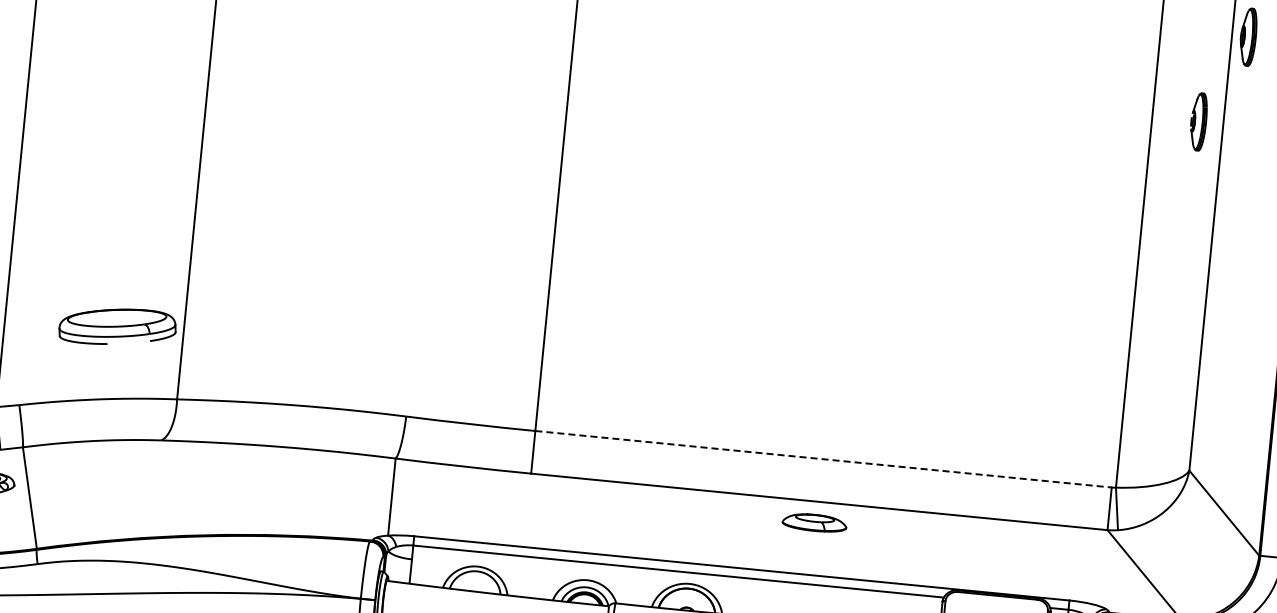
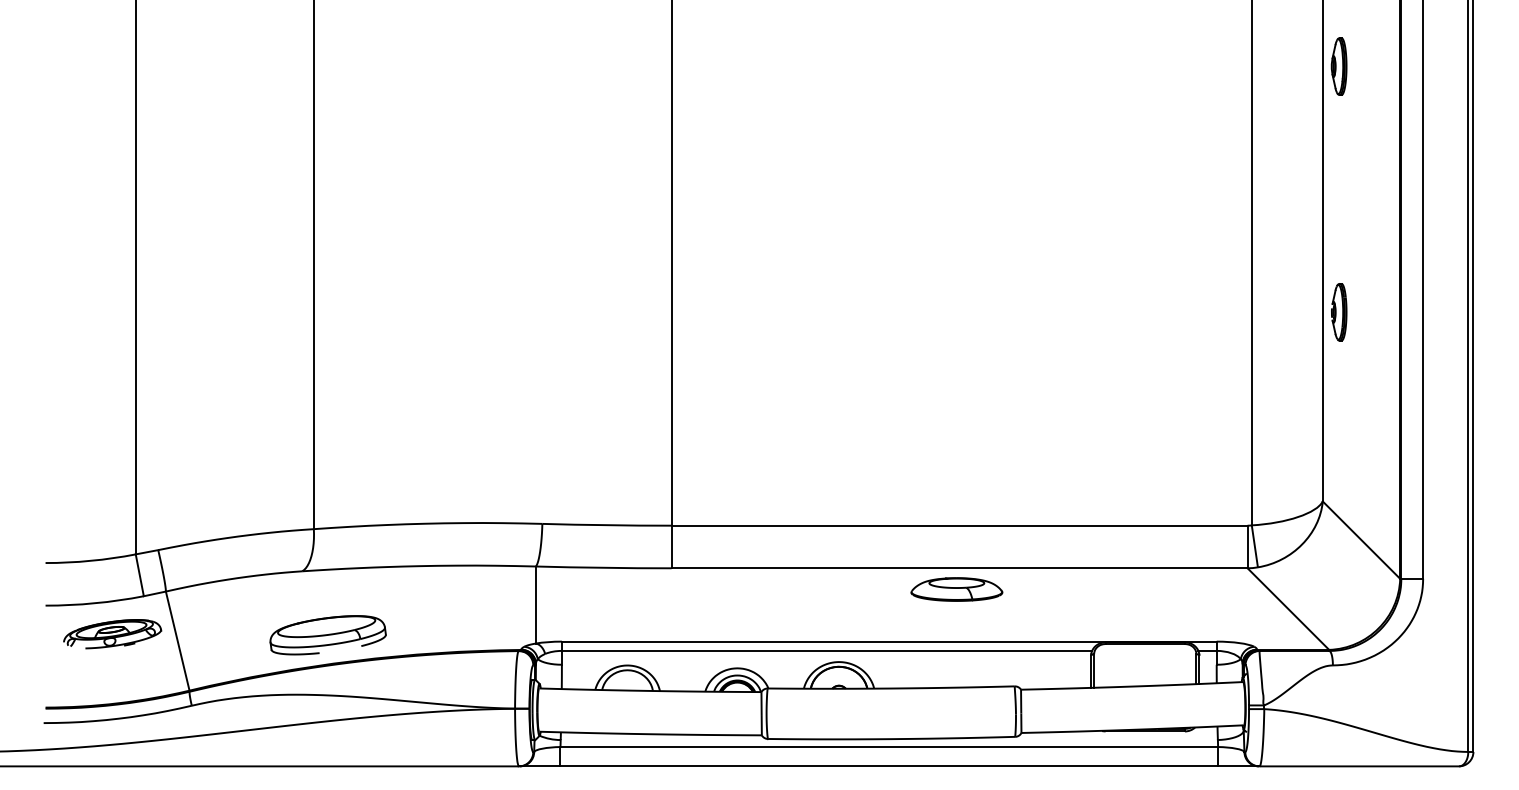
part: (1198, 122) -> (1339, 312), moved
part: (117, 327) -> (327, 635), moved
line: (824, 459) -> (960, 525), dashed -> solid
part: (814, 522) -> (956, 589), size x1.43

